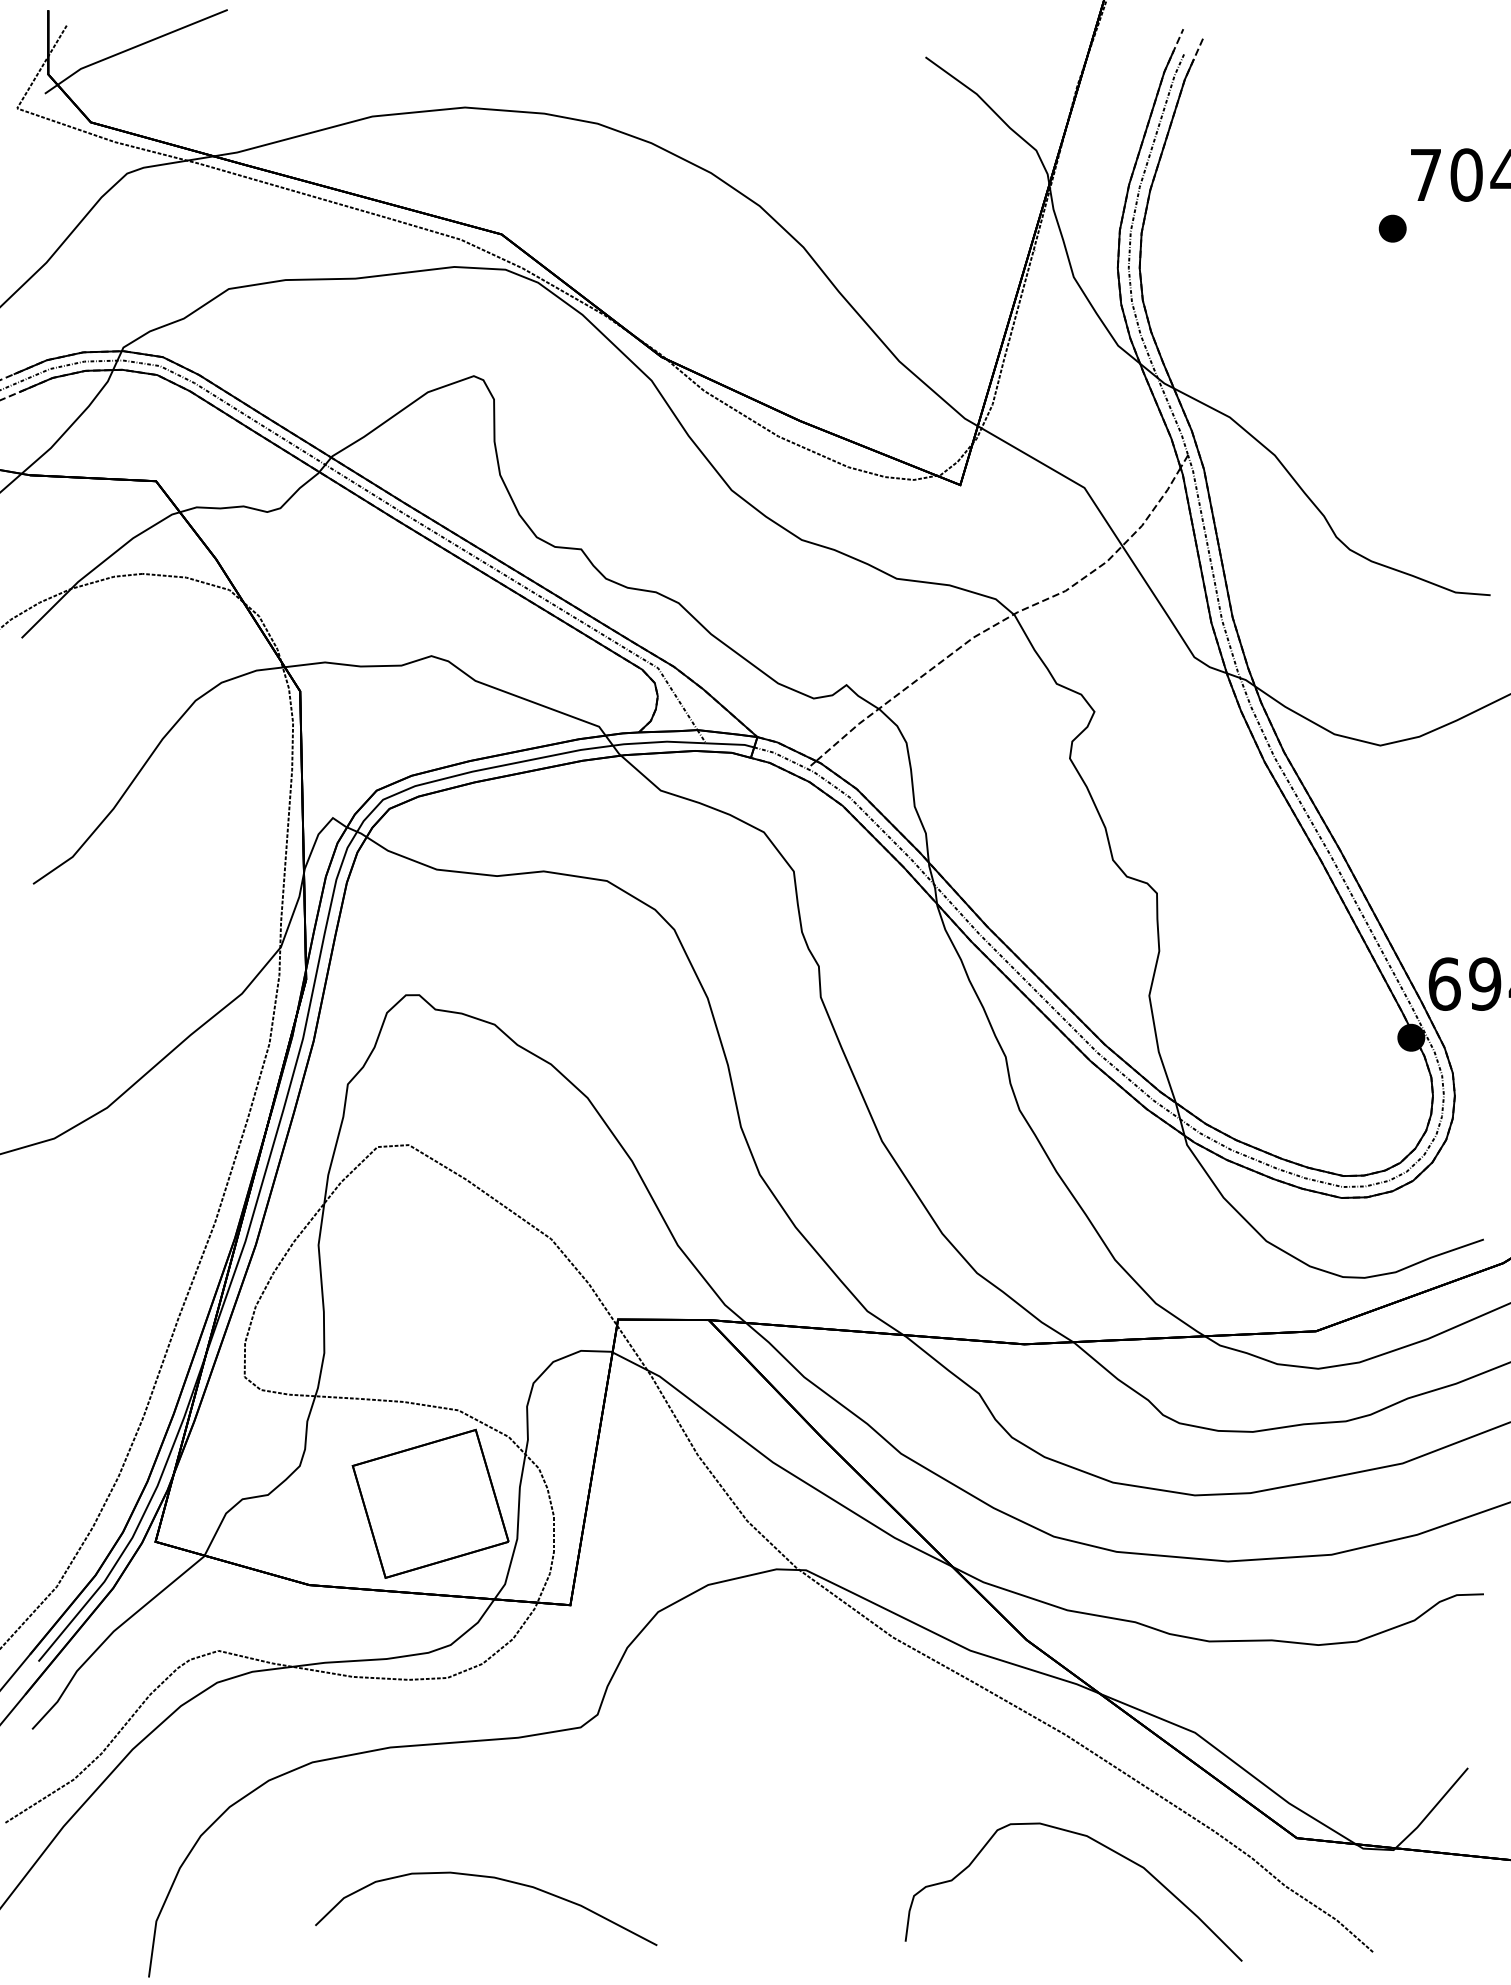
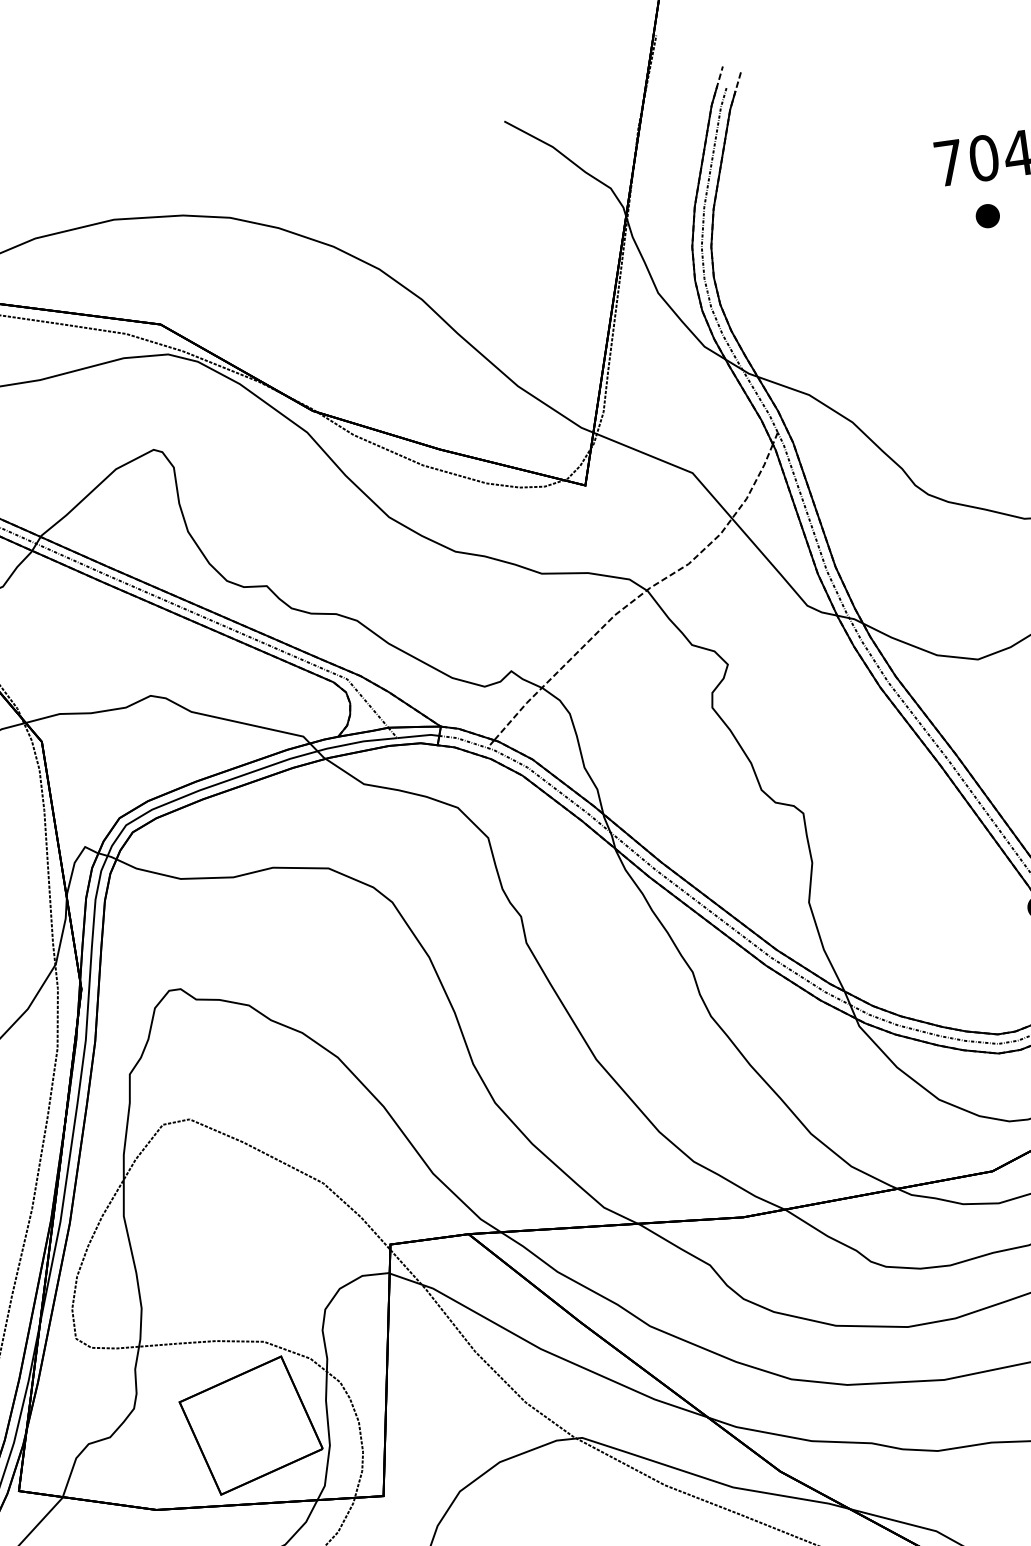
part: (1392, 228) -> (987, 216), moved

